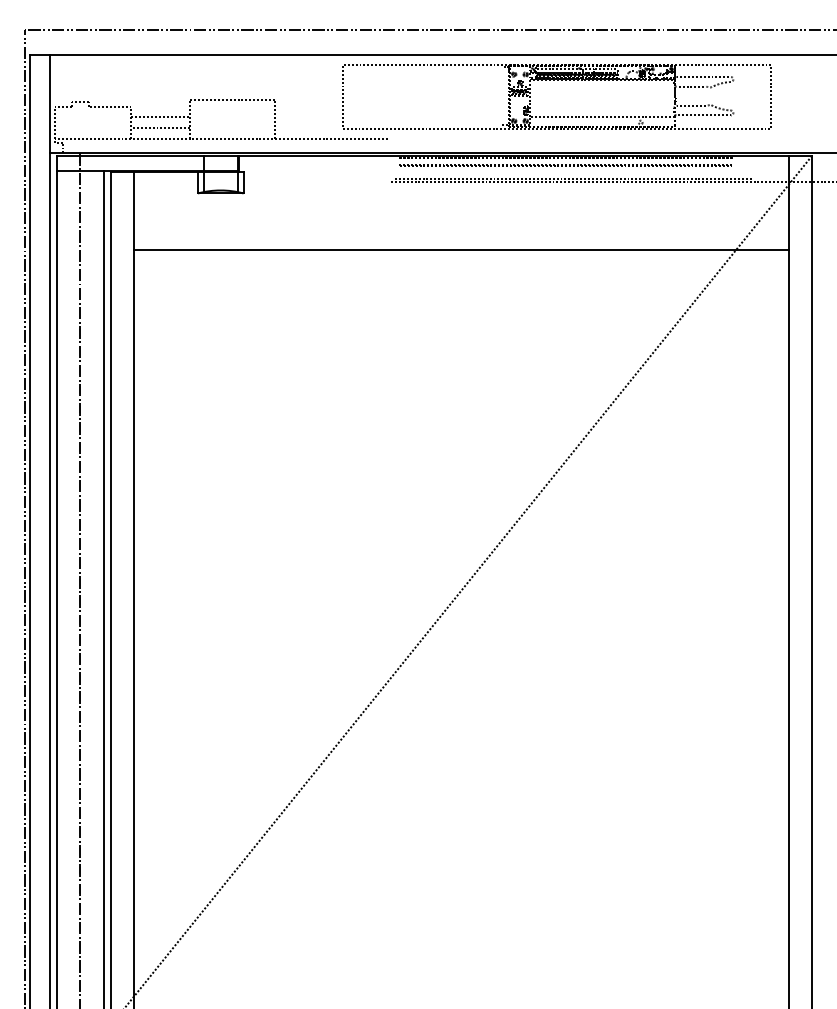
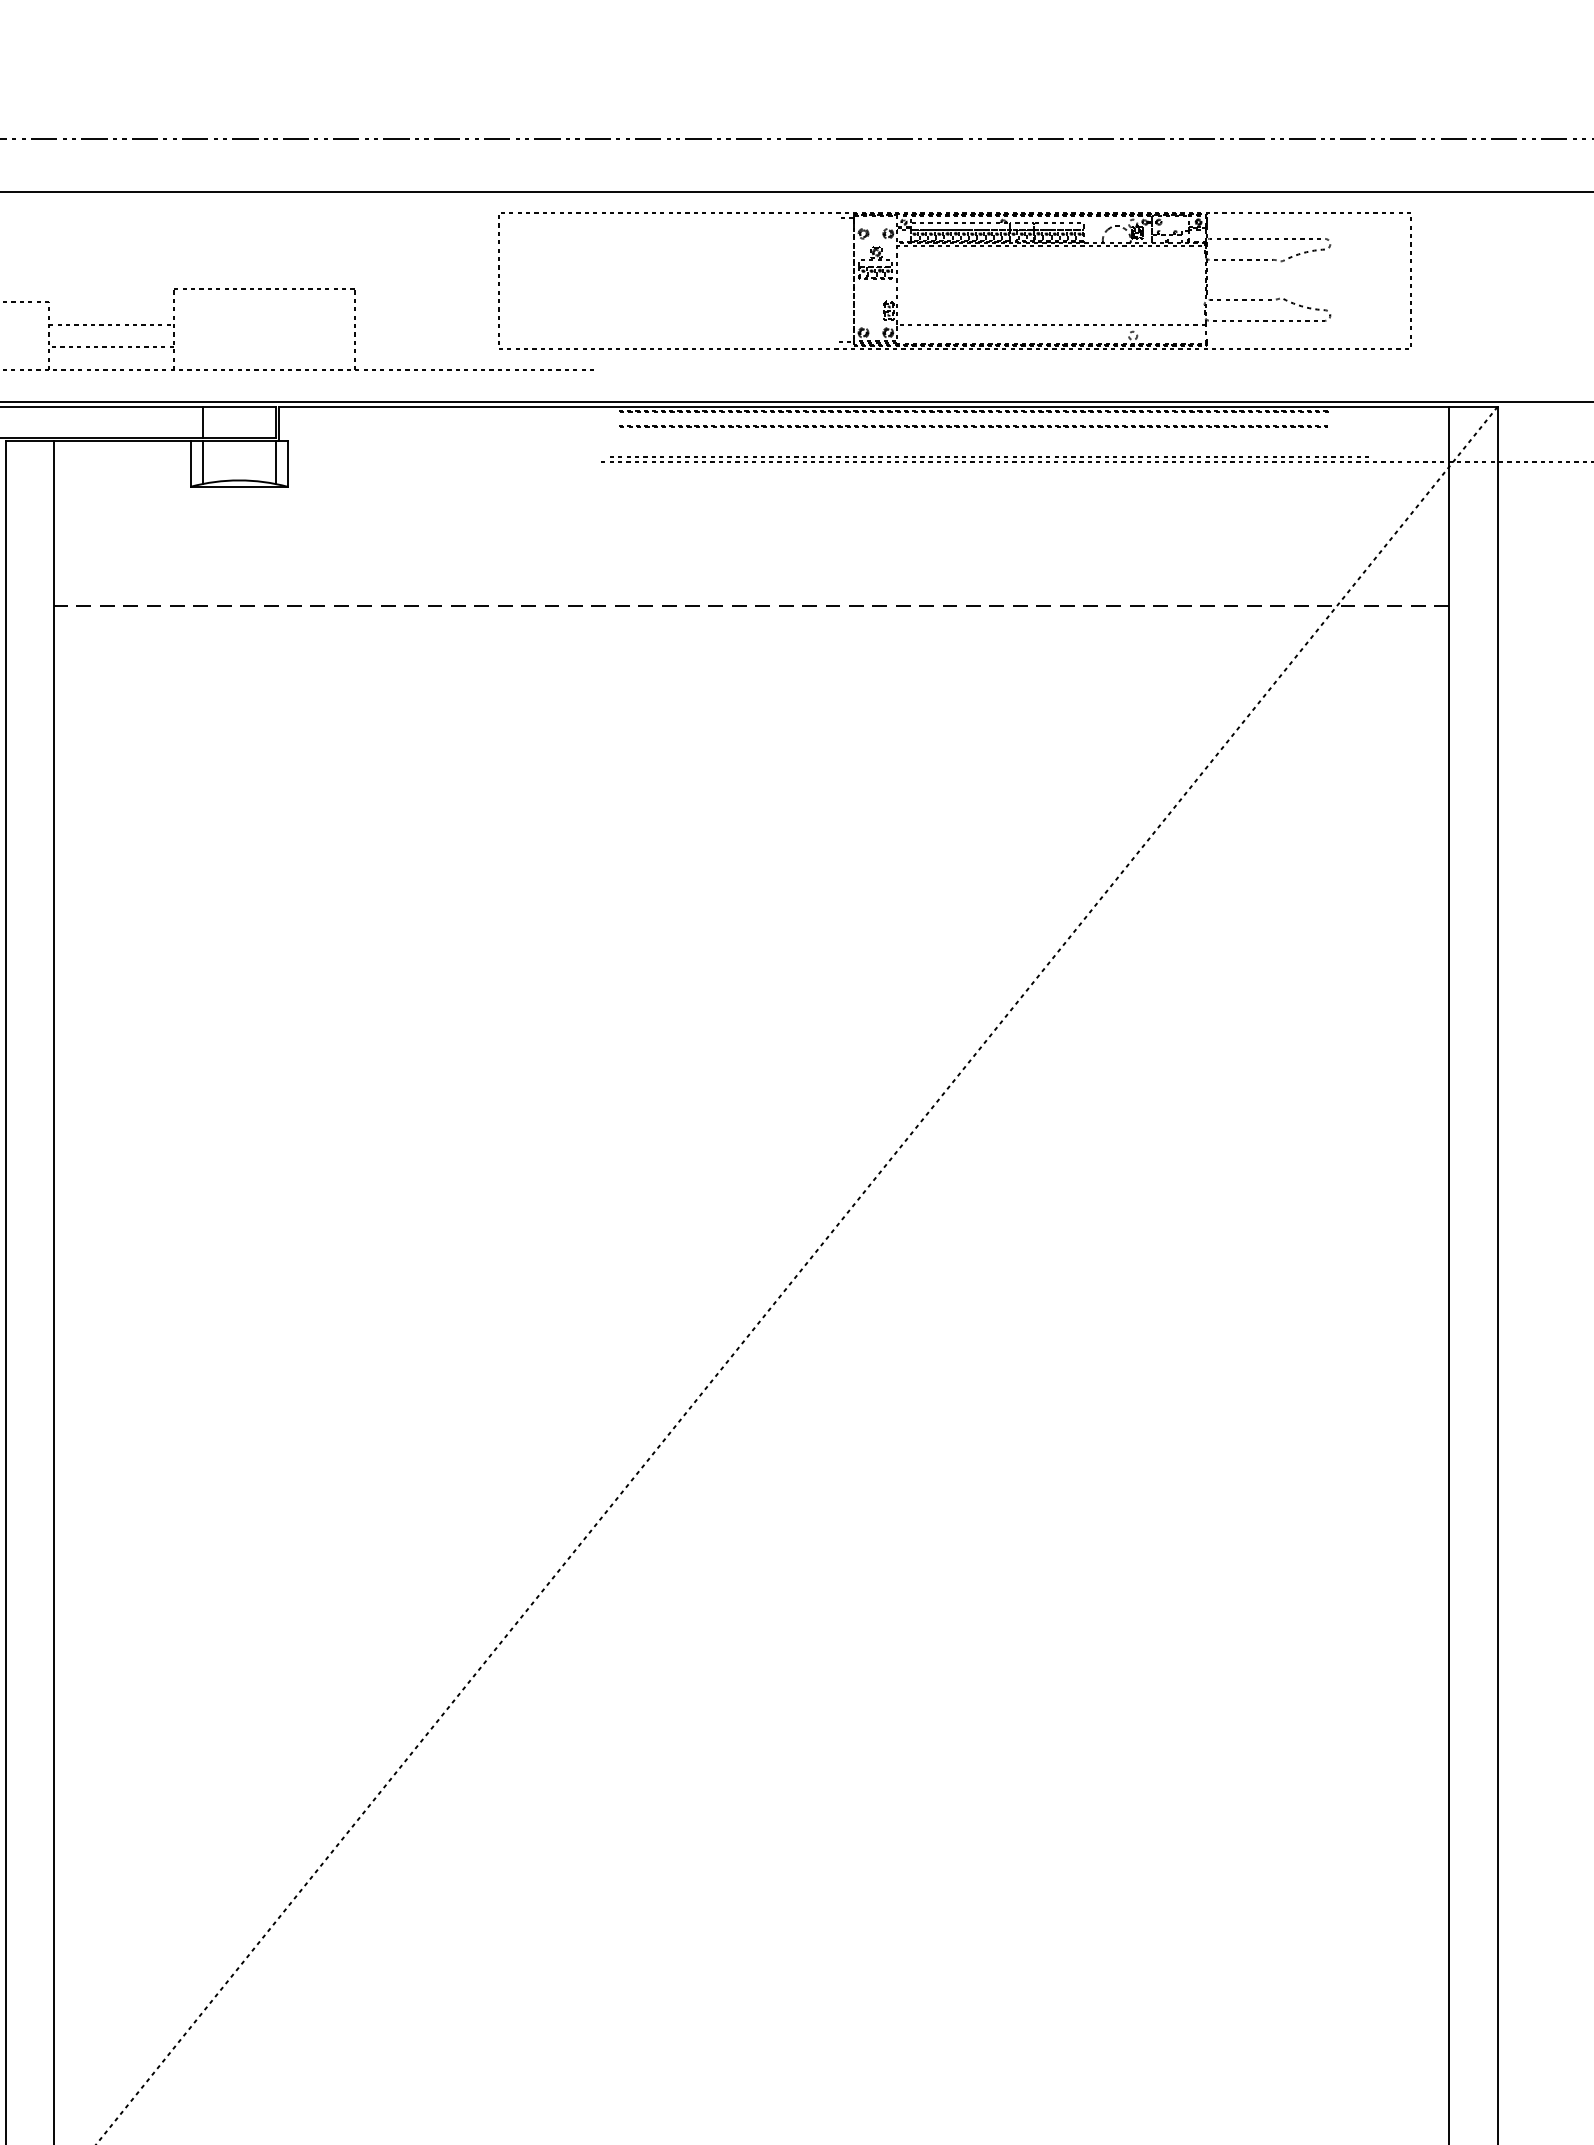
line: (461, 249) -> (751, 606), solid -> dashed

